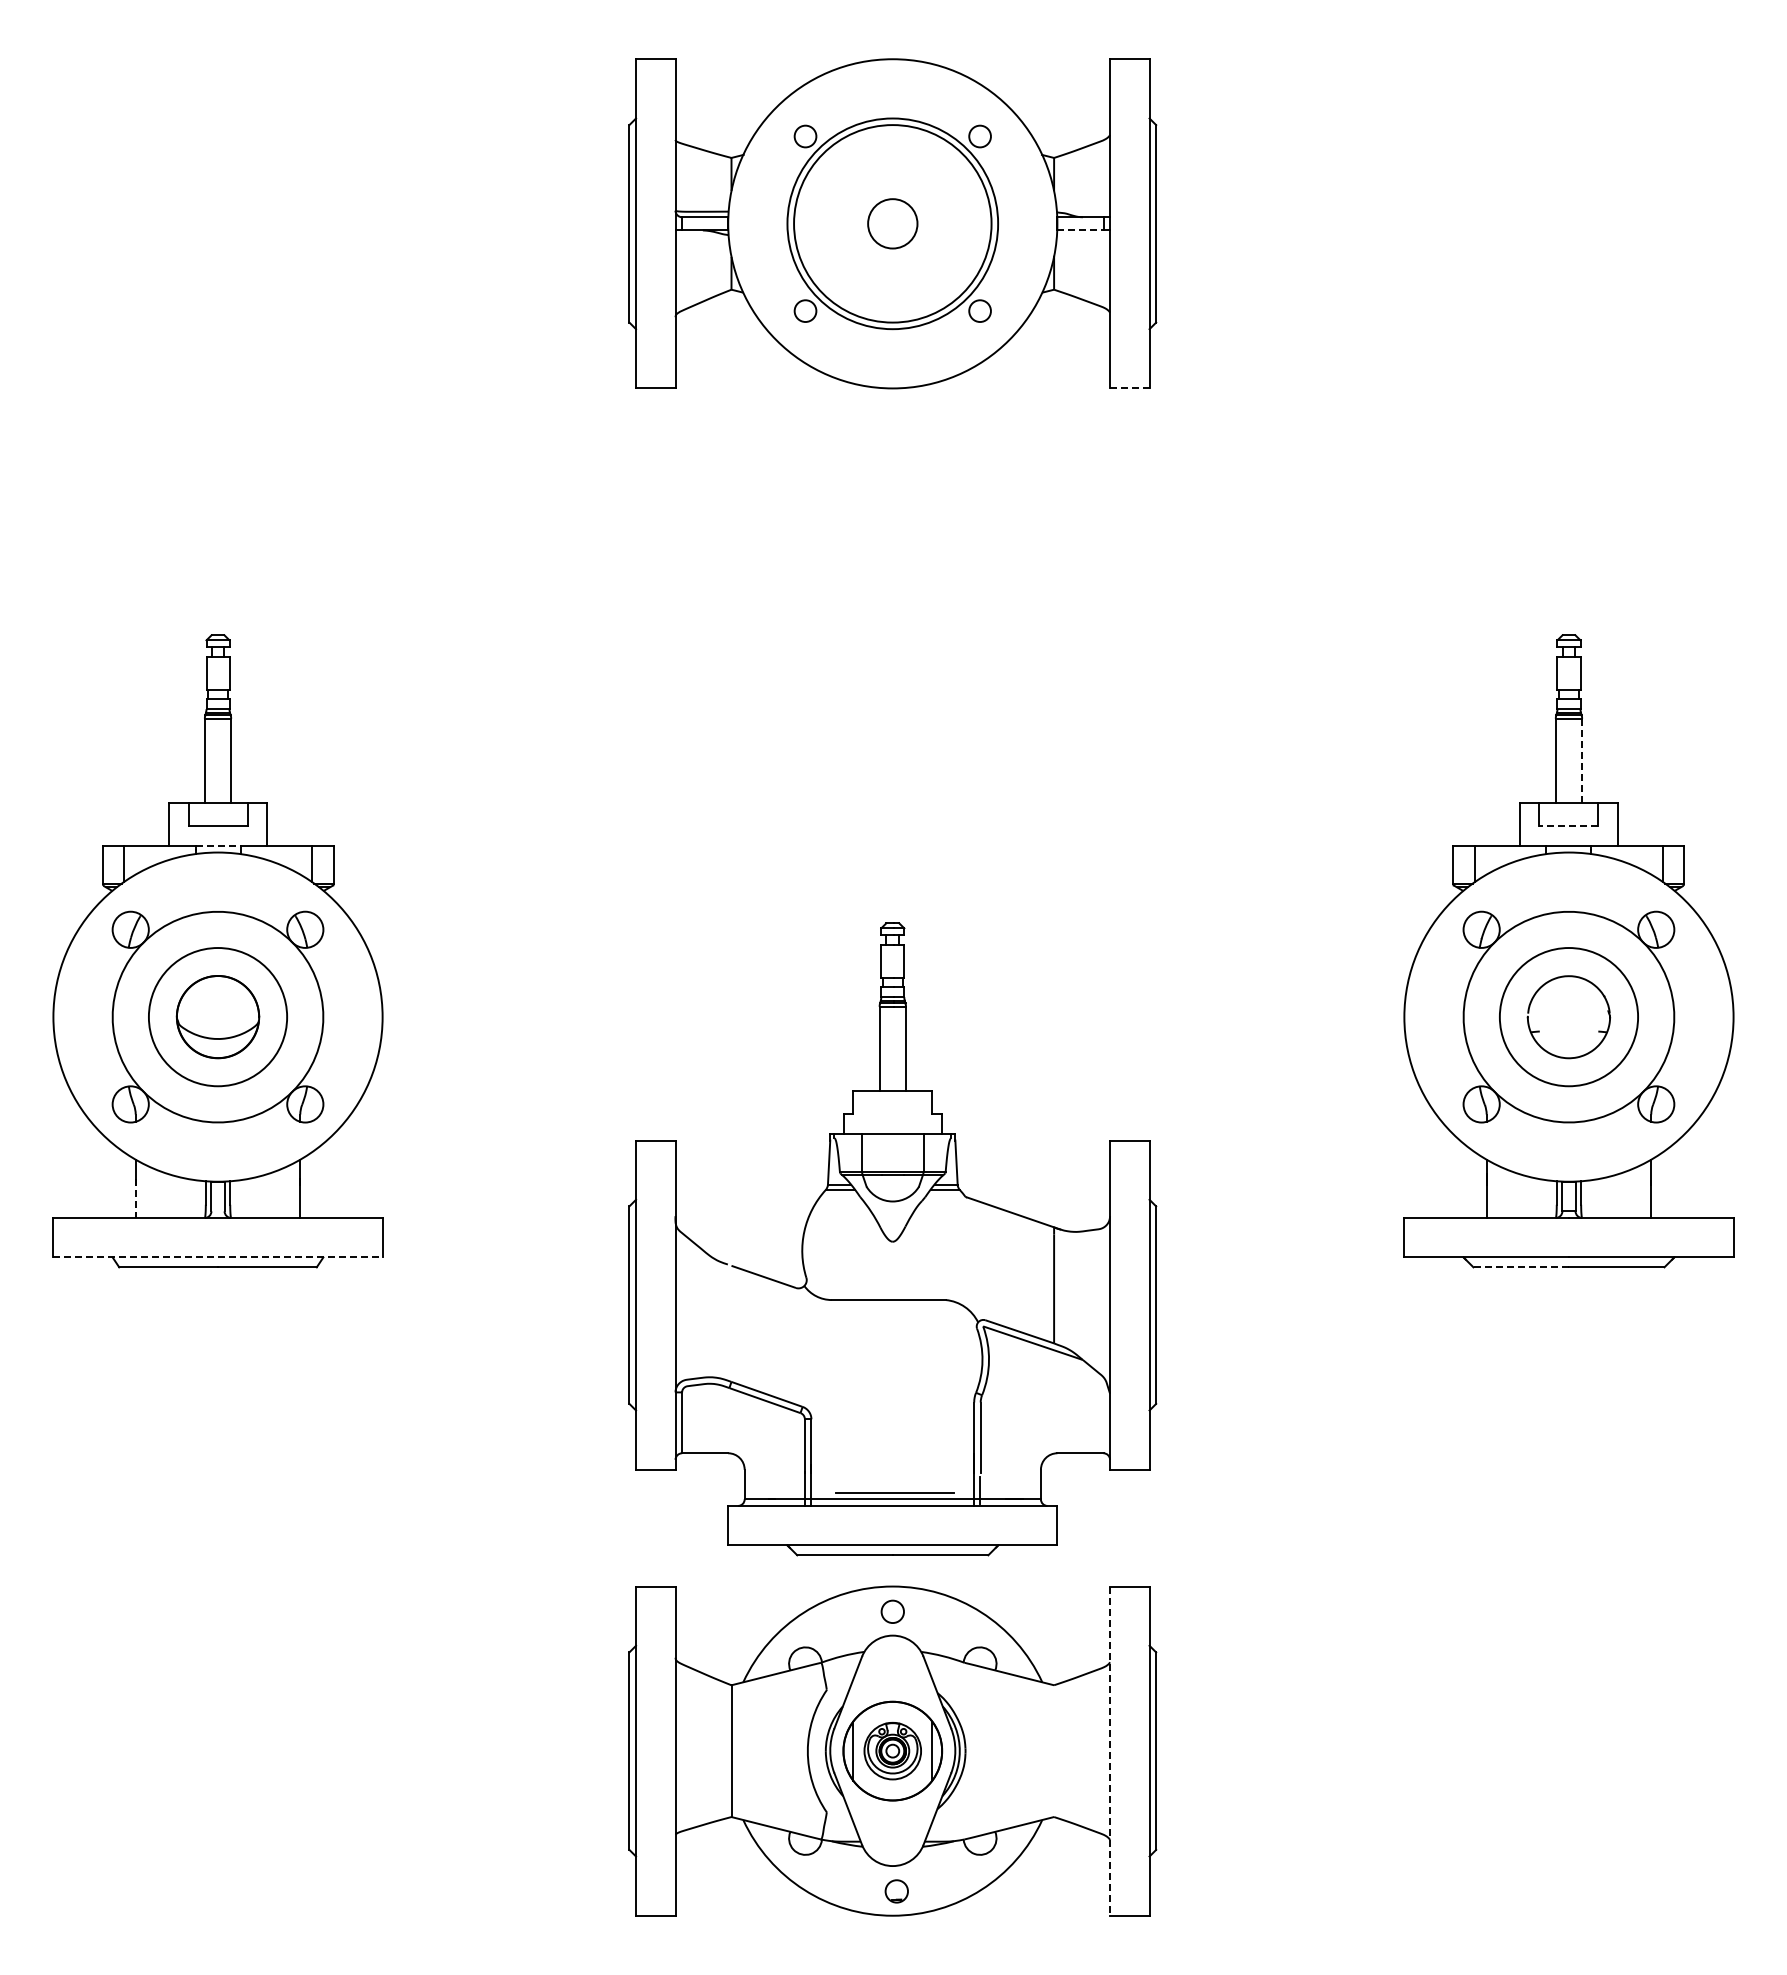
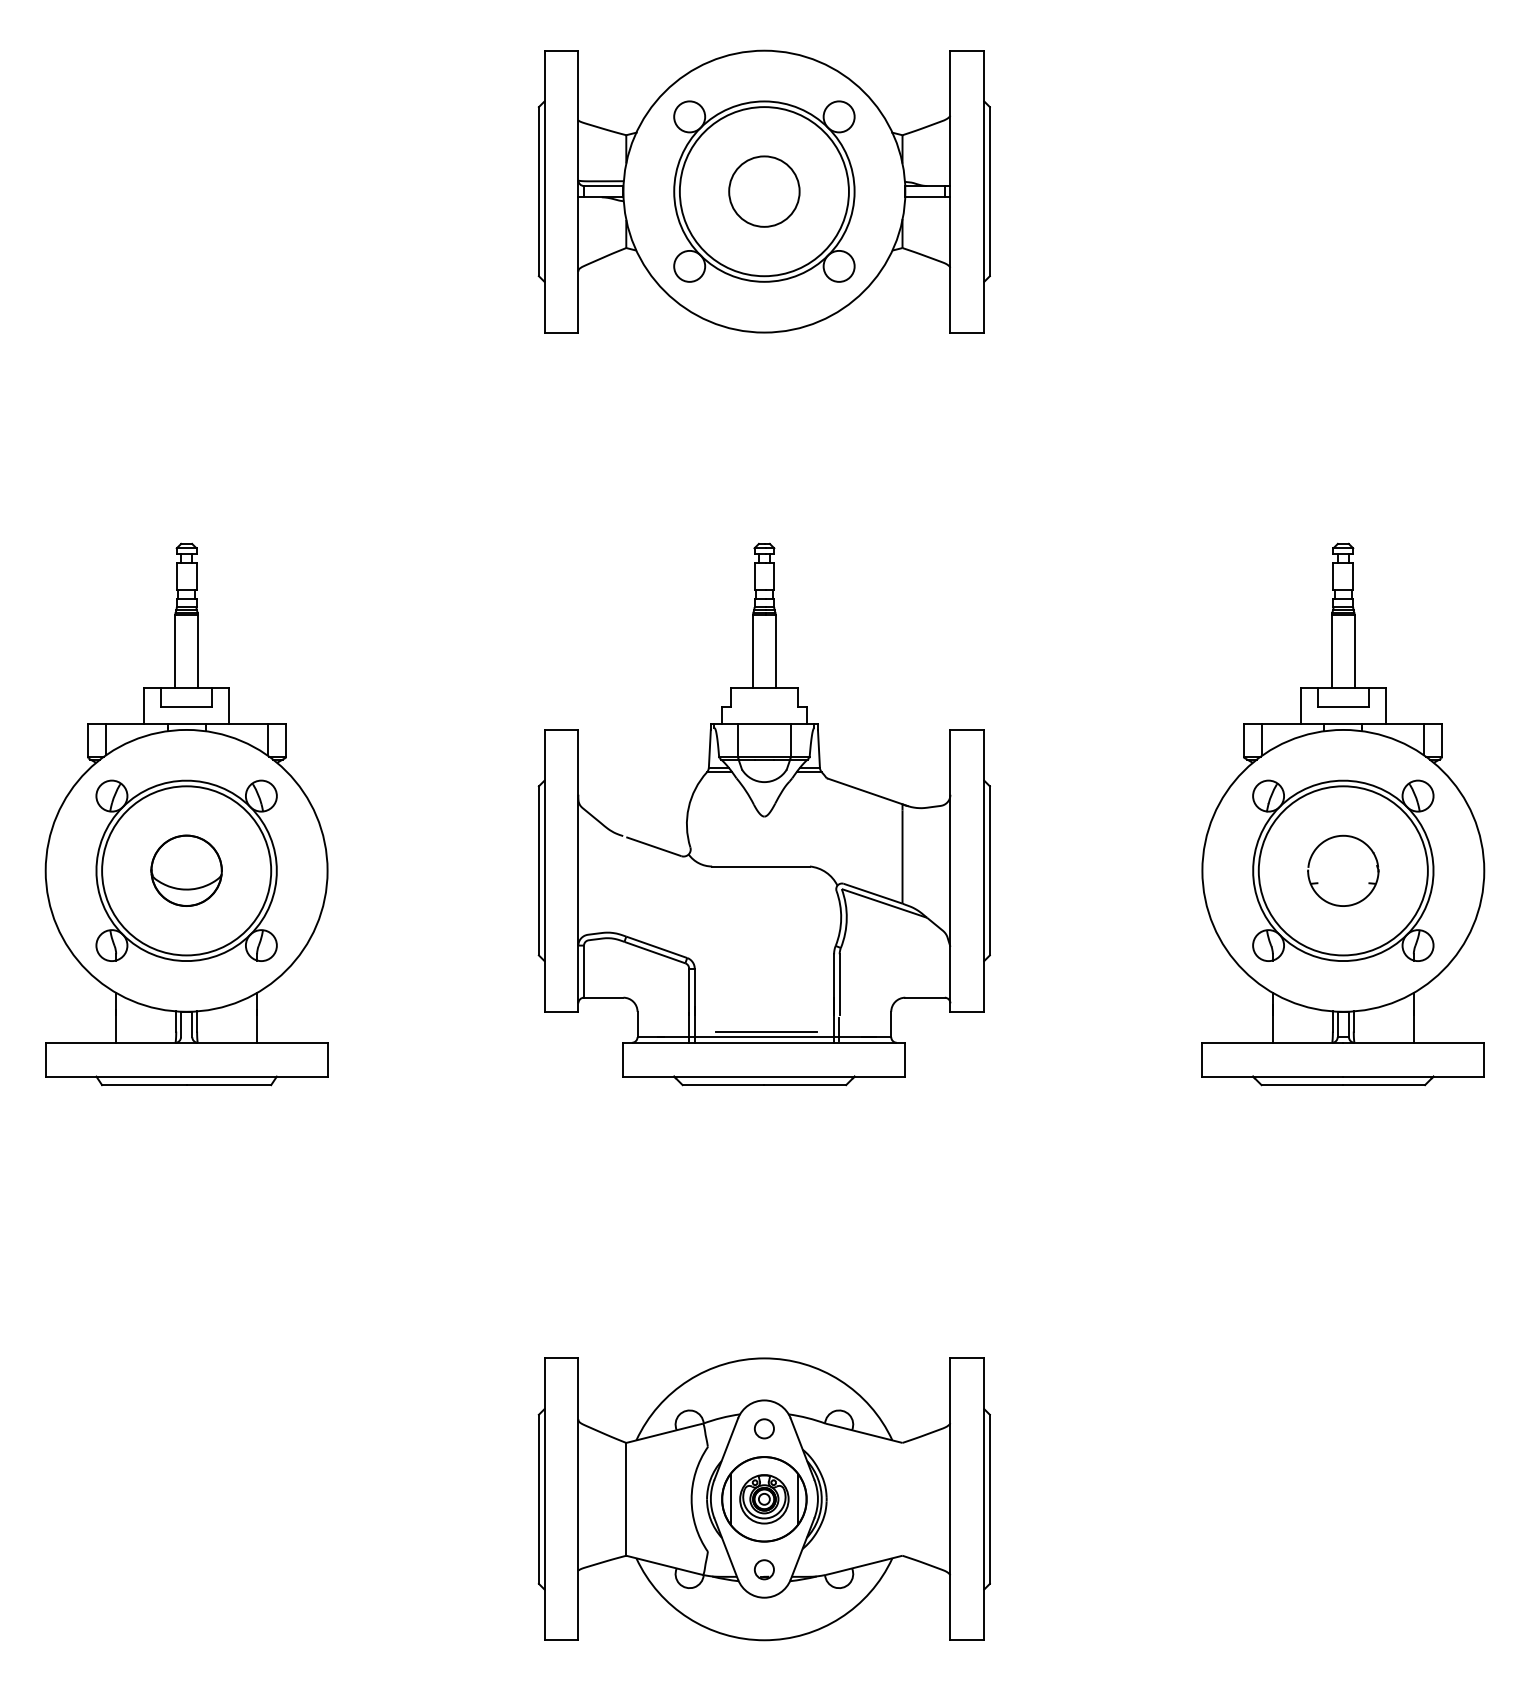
circle: (805, 136) -> (689, 116), size x1.67
circle: (980, 136) -> (839, 116), size x1.67
circle: (892, 223) -> (764, 191), size x1.67
line: (1080, 230) -> (925, 197), dashed -> solid
circle: (805, 311) -> (689, 266), size x1.67
circle: (980, 311) -> (839, 266), size x1.67
line: (1129, 388) -> (967, 332), dashed -> solid
line: (1582, 760) -> (1354, 651), dashed -> solid
line: (1568, 826) -> (1342, 707), dashed -> solid
line: (218, 845) -> (187, 723), dashed -> solid
circle: (217, 1016) -> (186, 870), size x1.43
circle: (1568, 1016) -> (1342, 870), size x1.43
line: (135, 1199) -> (116, 1027), dashed -> solid
part: (892, 1239) -> (764, 814), moved
line: (218, 1257) -> (187, 1076), dashed -> solid
line: (1521, 1267) -> (1302, 1085), dashed -> solid
circle: (892, 1611) -> (764, 1428), moved
line: (1110, 1751) -> (950, 1499), dashed -> solid
part: (896, 1891) -> (764, 1569), moved

